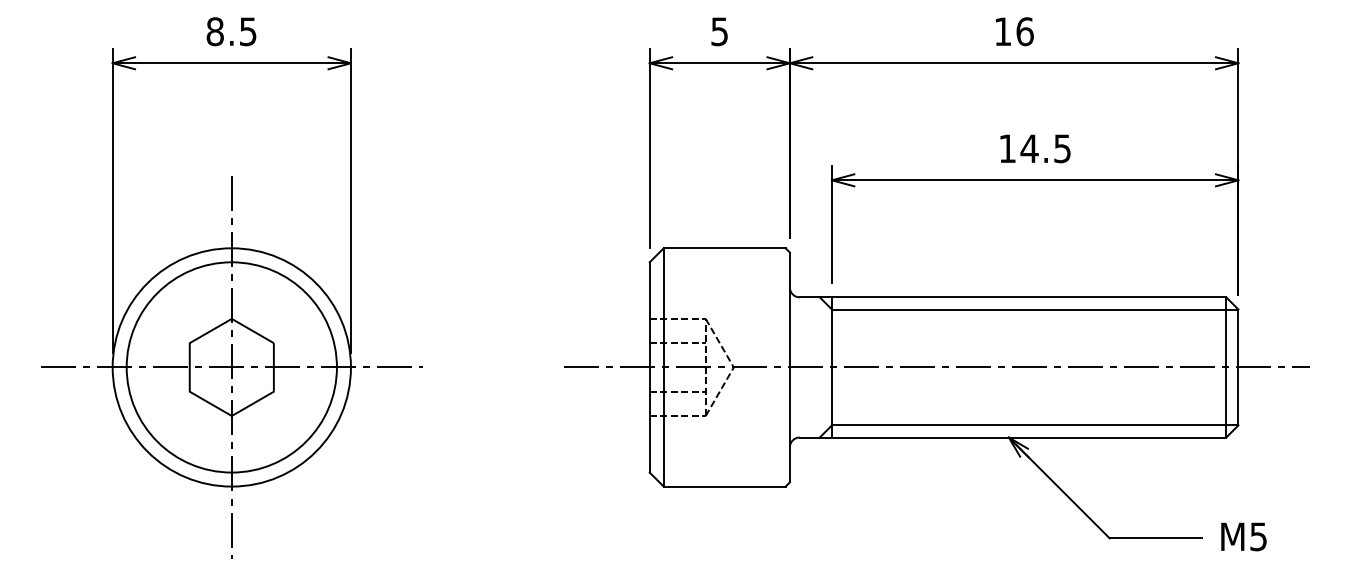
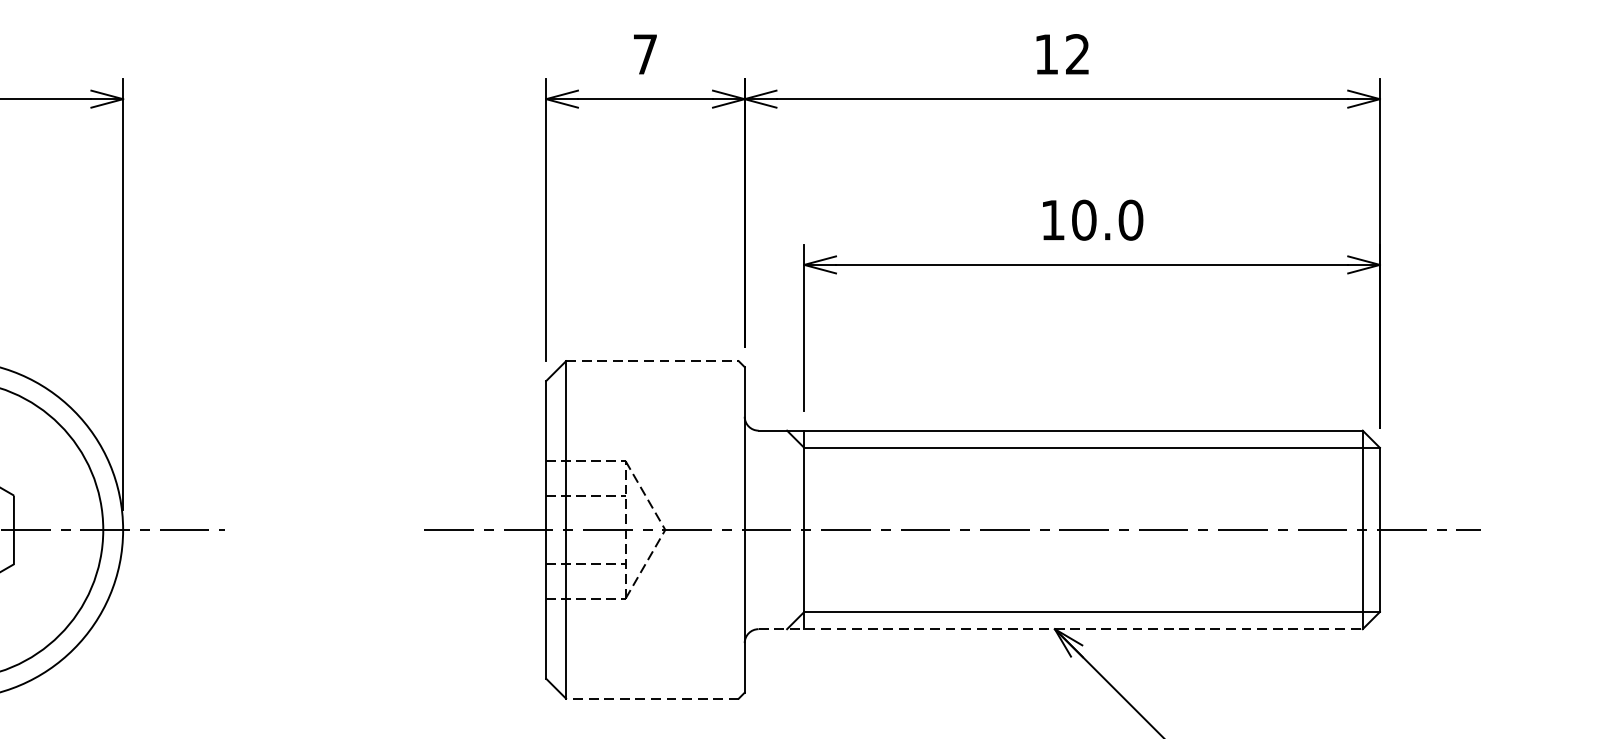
text: (719, 31) -> (645, 54), 5 -> 7
text: (1024, 31) -> (1076, 54), 16 -> 12
text: (1045, 148) -> (1106, 219), 14.5 -> 10.0
line: (724, 248) -> (652, 361), solid -> dashed
line: (1013, 437) -> (1061, 629), solid -> dashed
line: (724, 486) -> (652, 698), solid -> dashed

